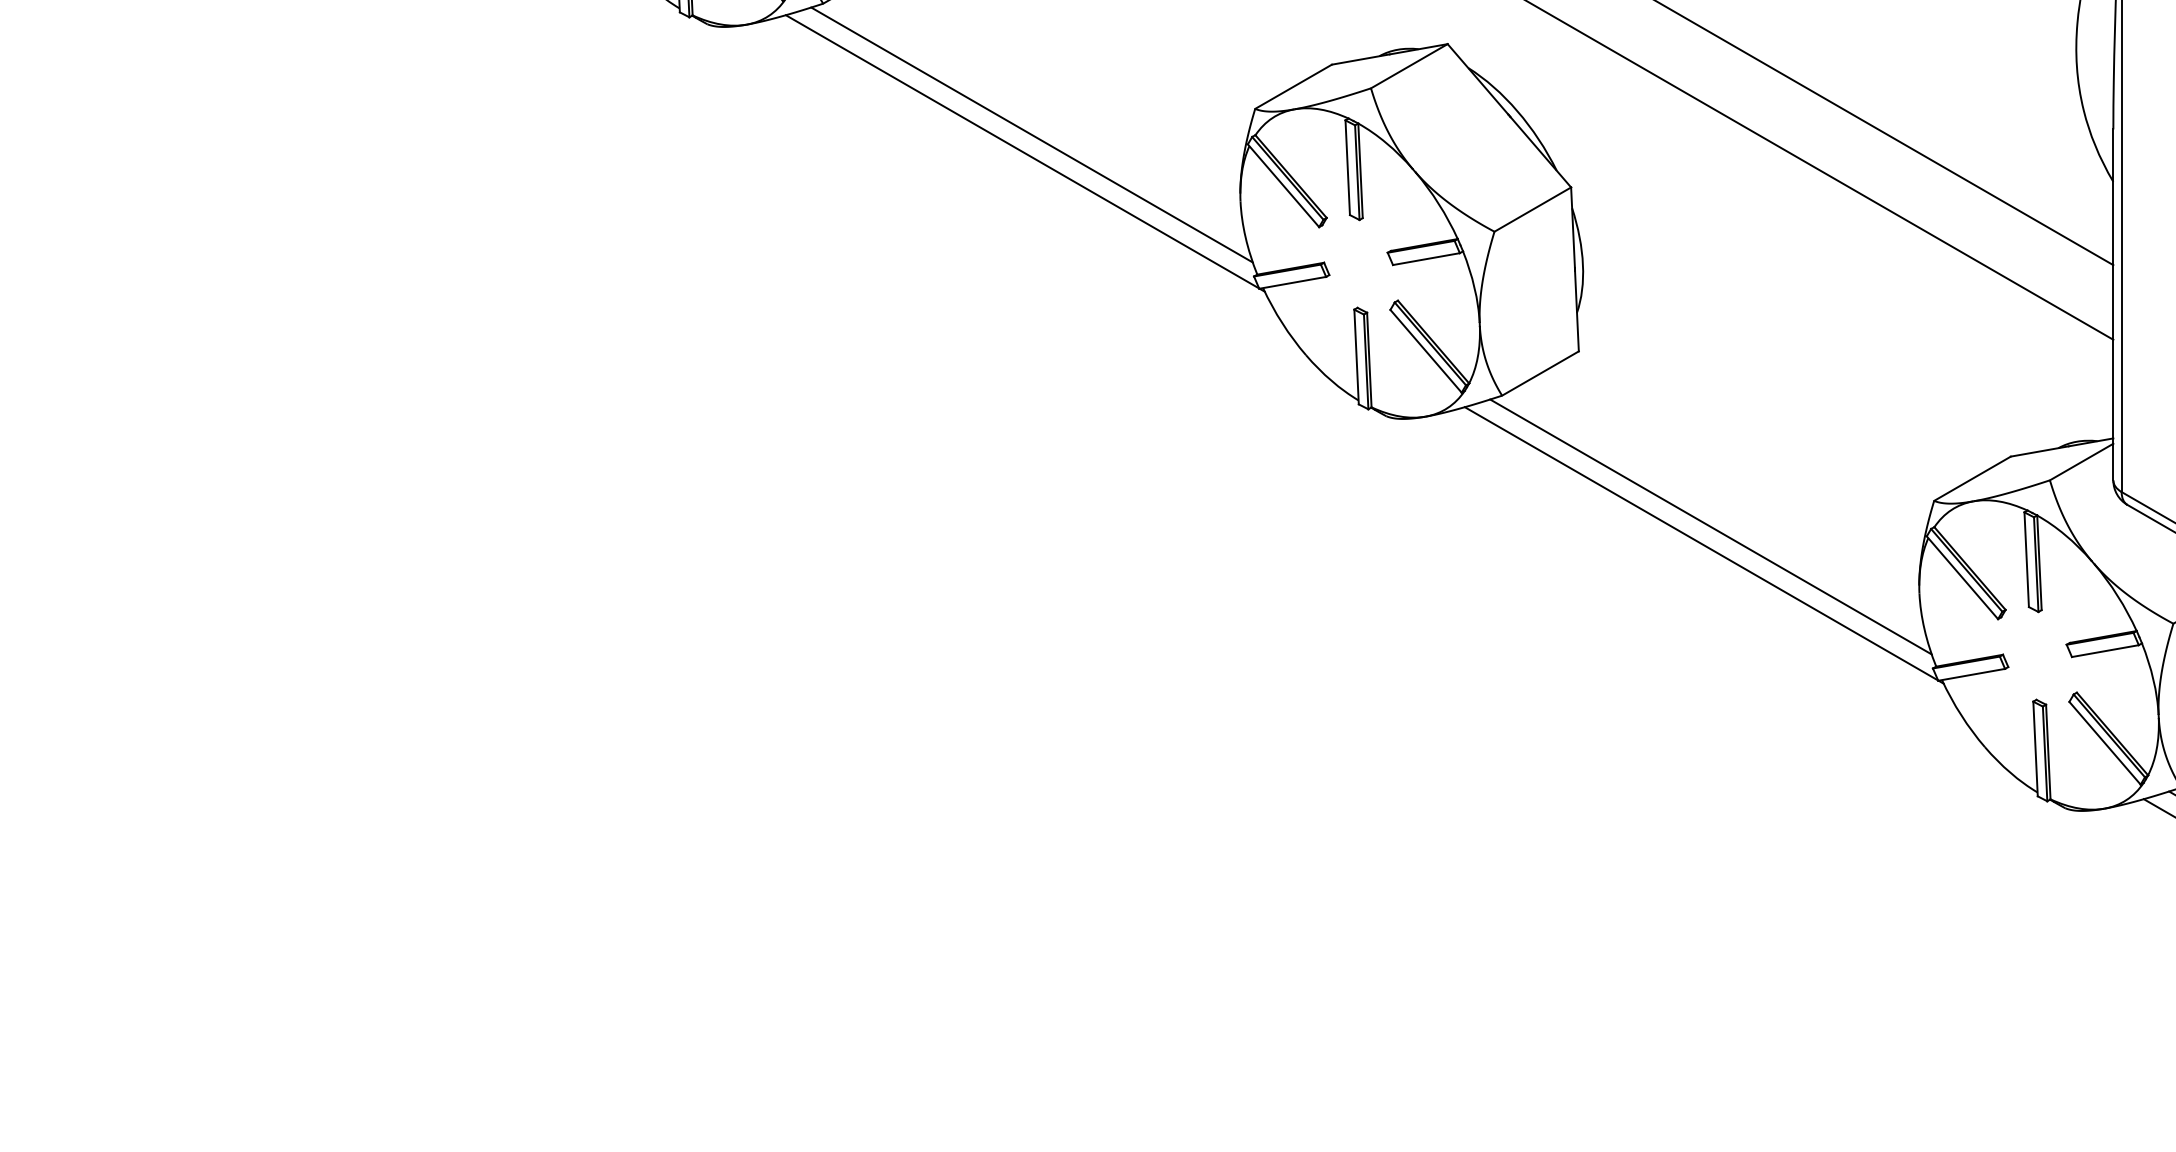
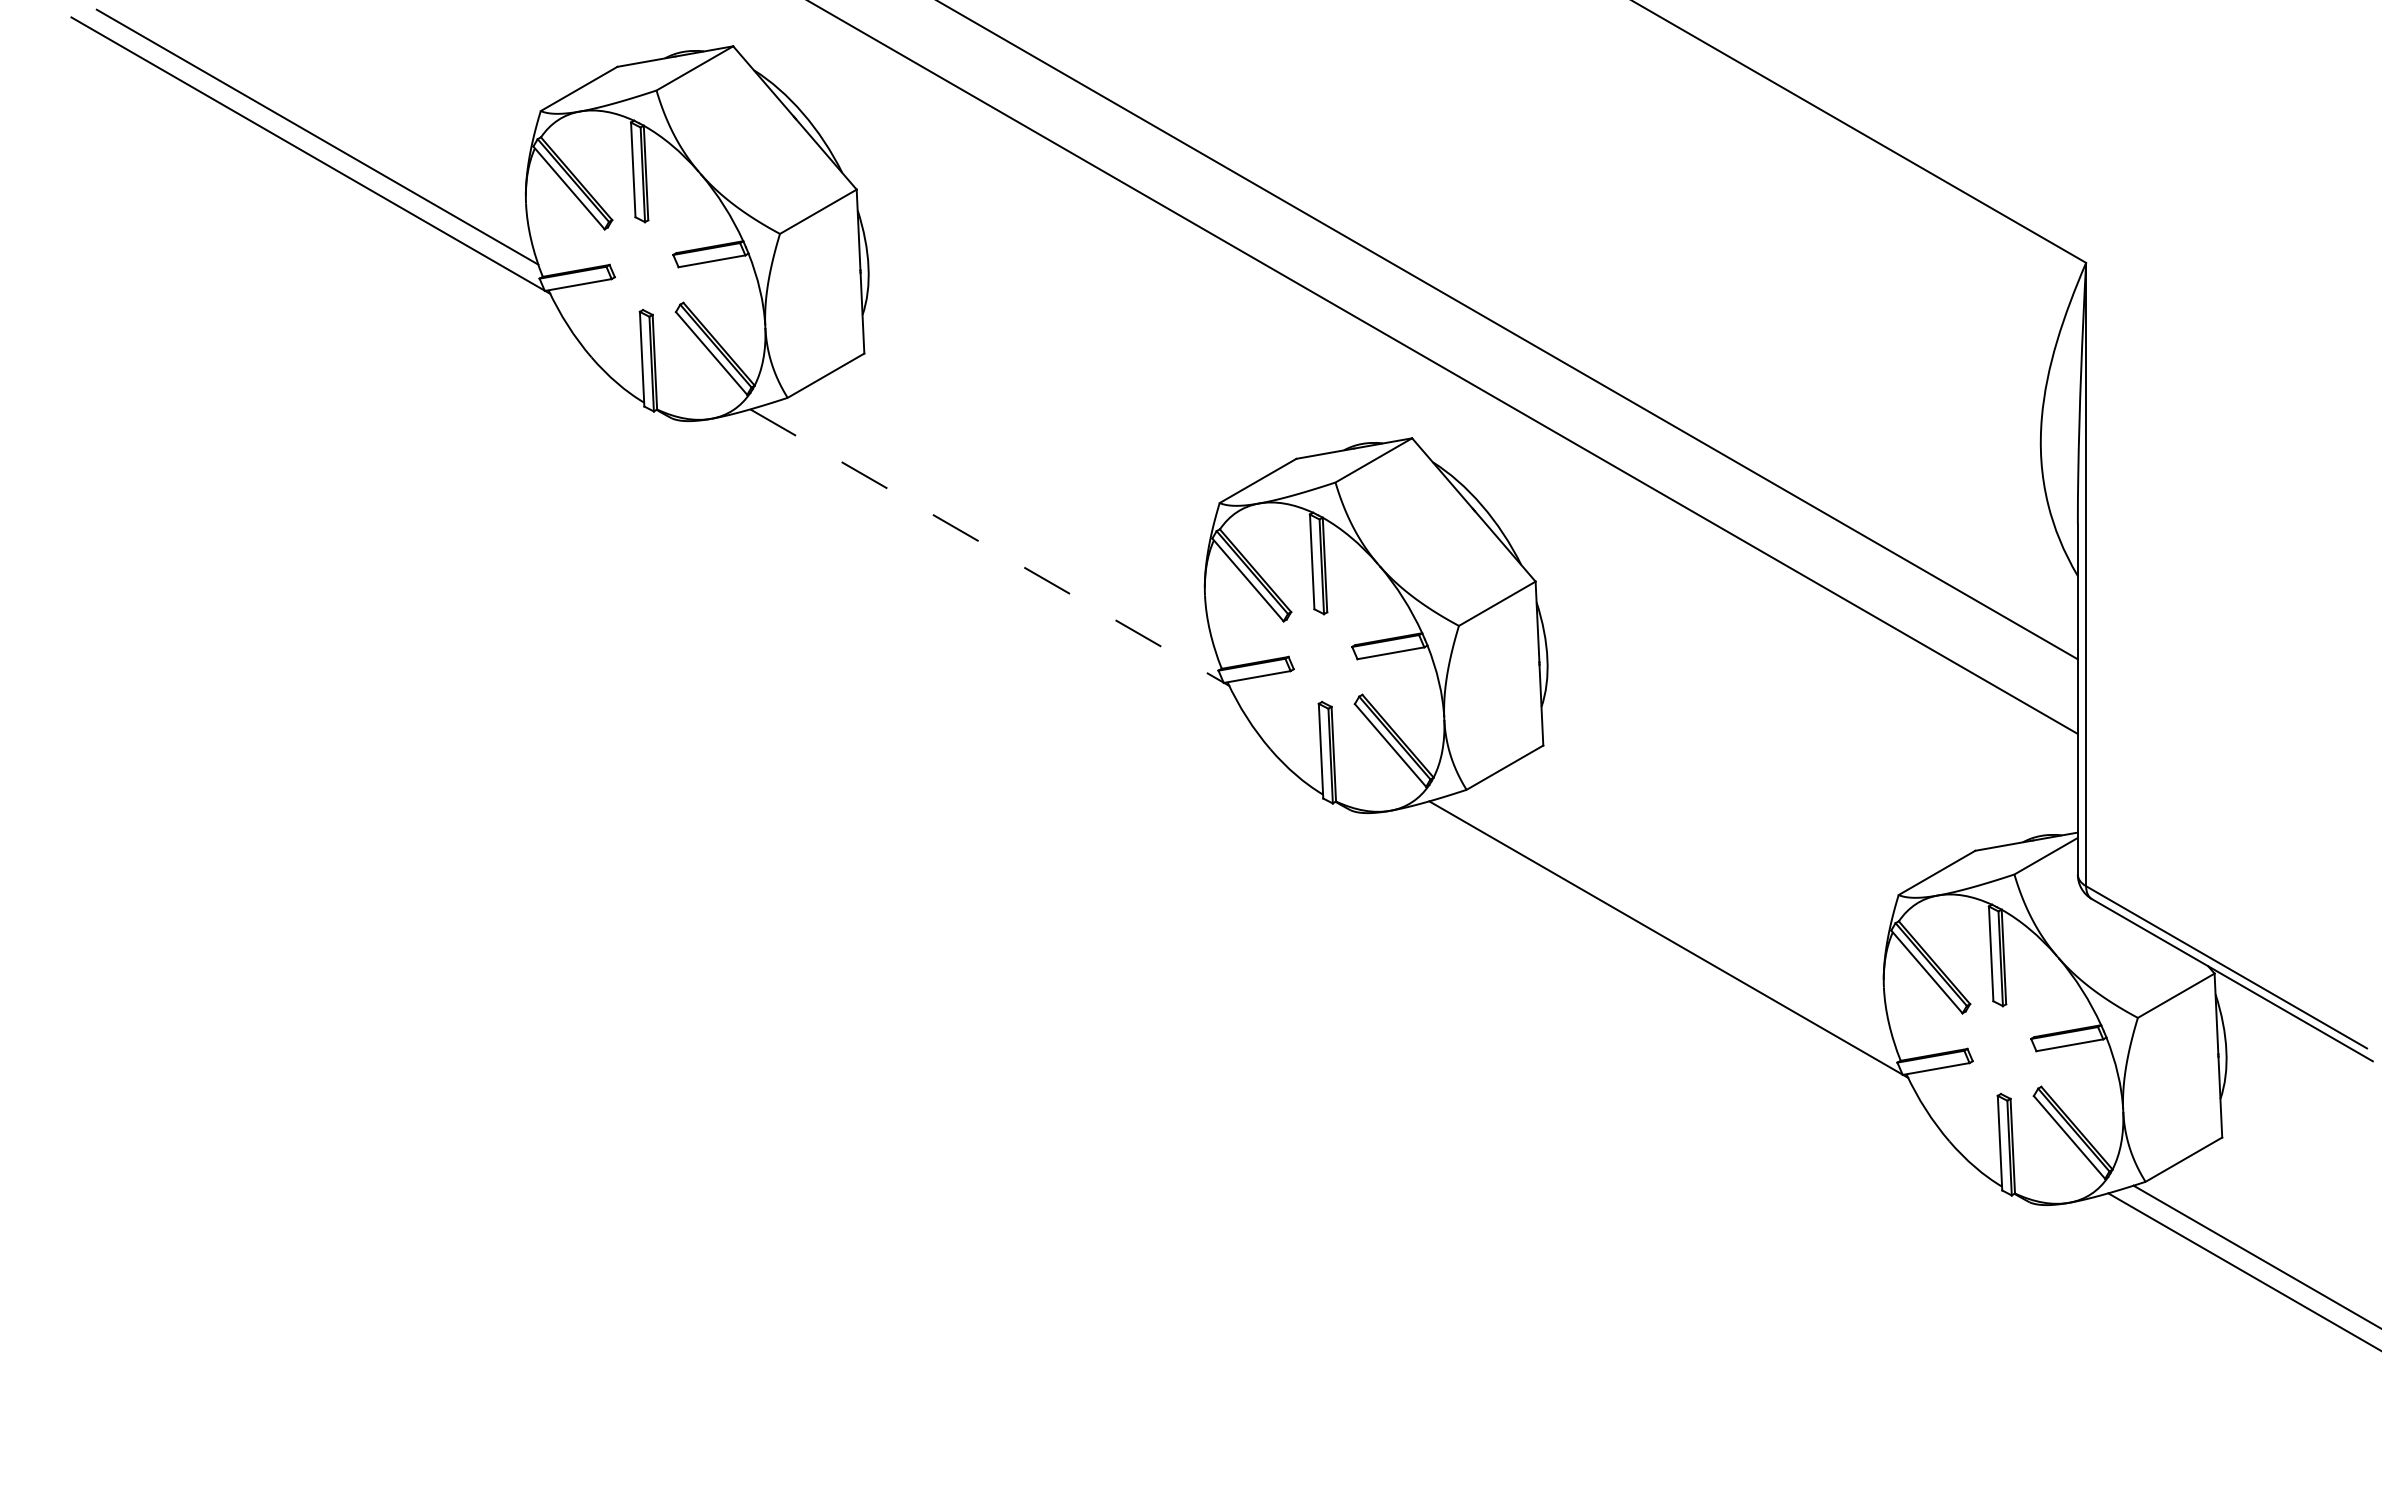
line: (1032, 134) -> (996, 528), removed
line: (1023, 152) -> (987, 546), solid -> dashed
line: (1711, 526) -> (1675, 920), removed

